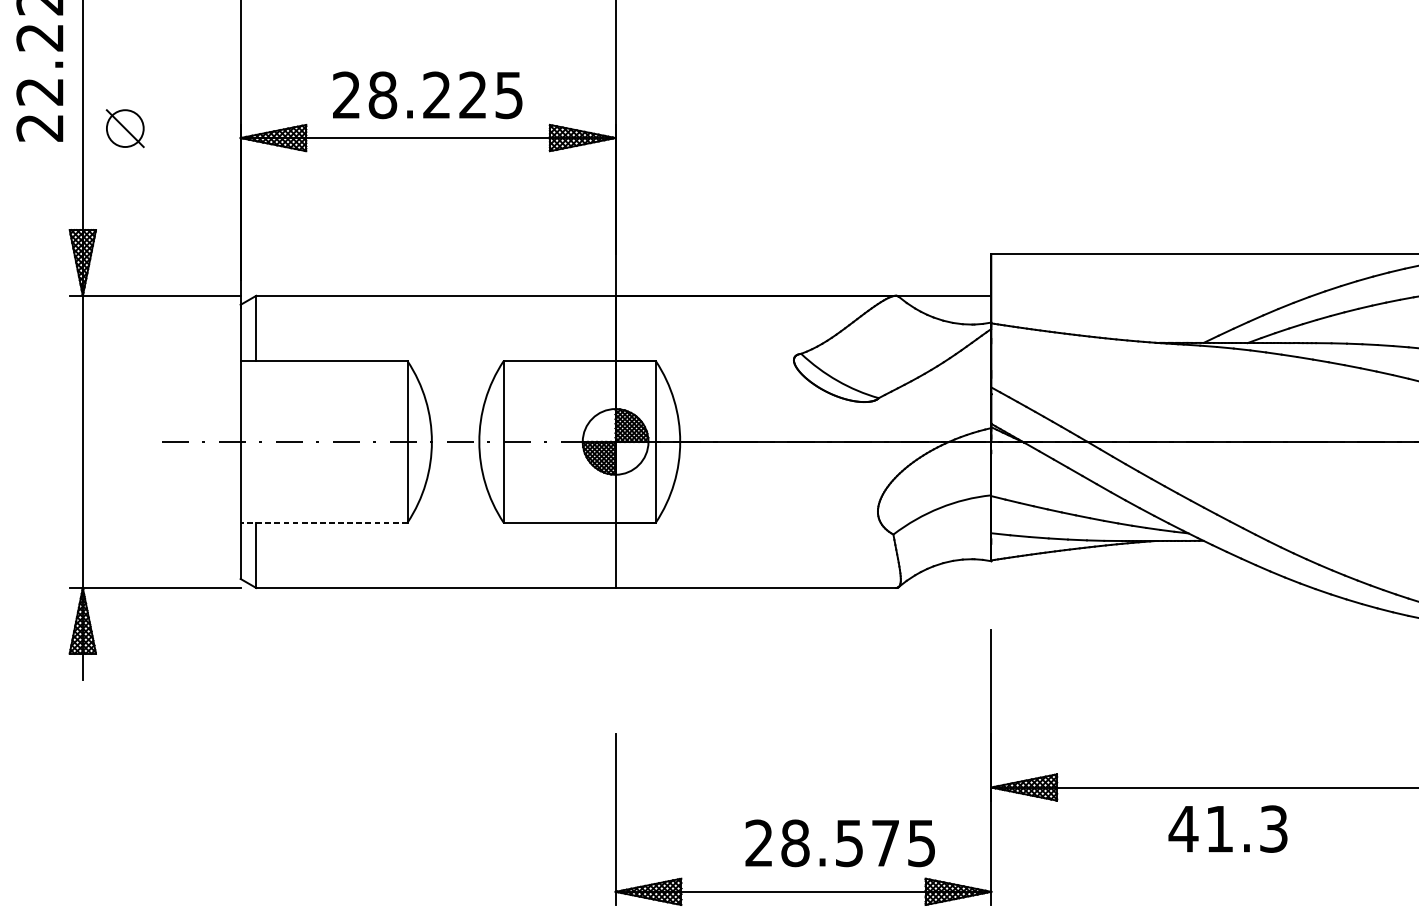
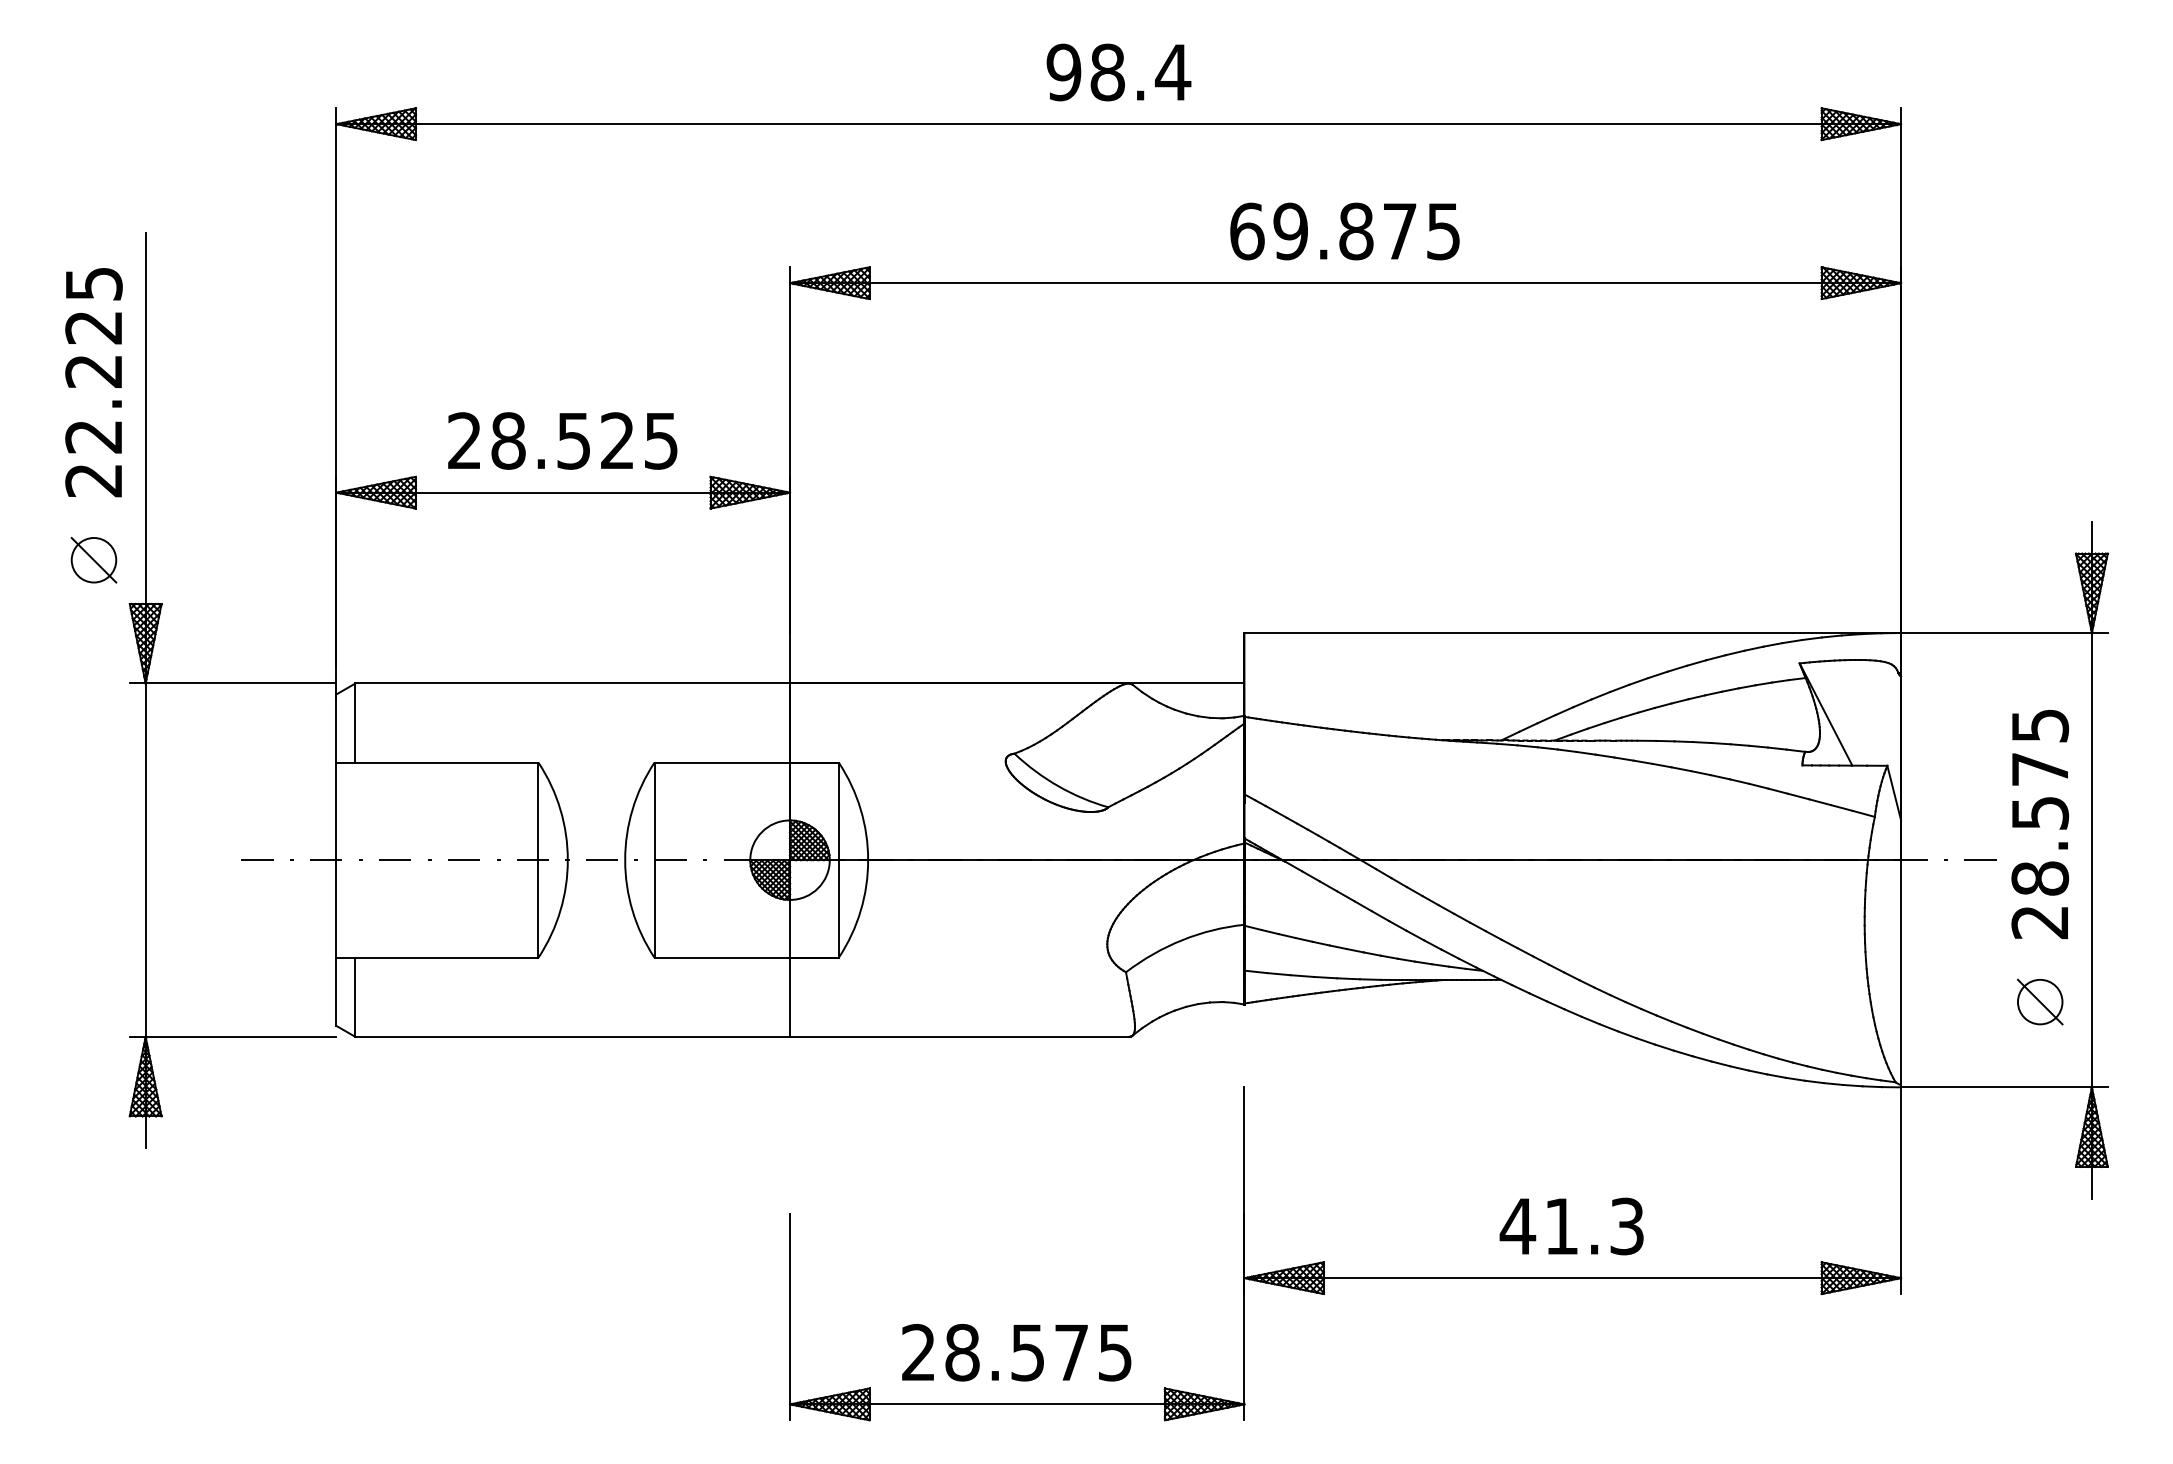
text: (436, 94) -> (573, 440), 28.225 -> 28.525
part: (124, 128) -> (93, 560), moved
line: (324, 522) -> (437, 957), dashed -> solid
text: (1227, 829) -> (1571, 1226), moved
text: (840, 843) -> (1016, 1352), moved

